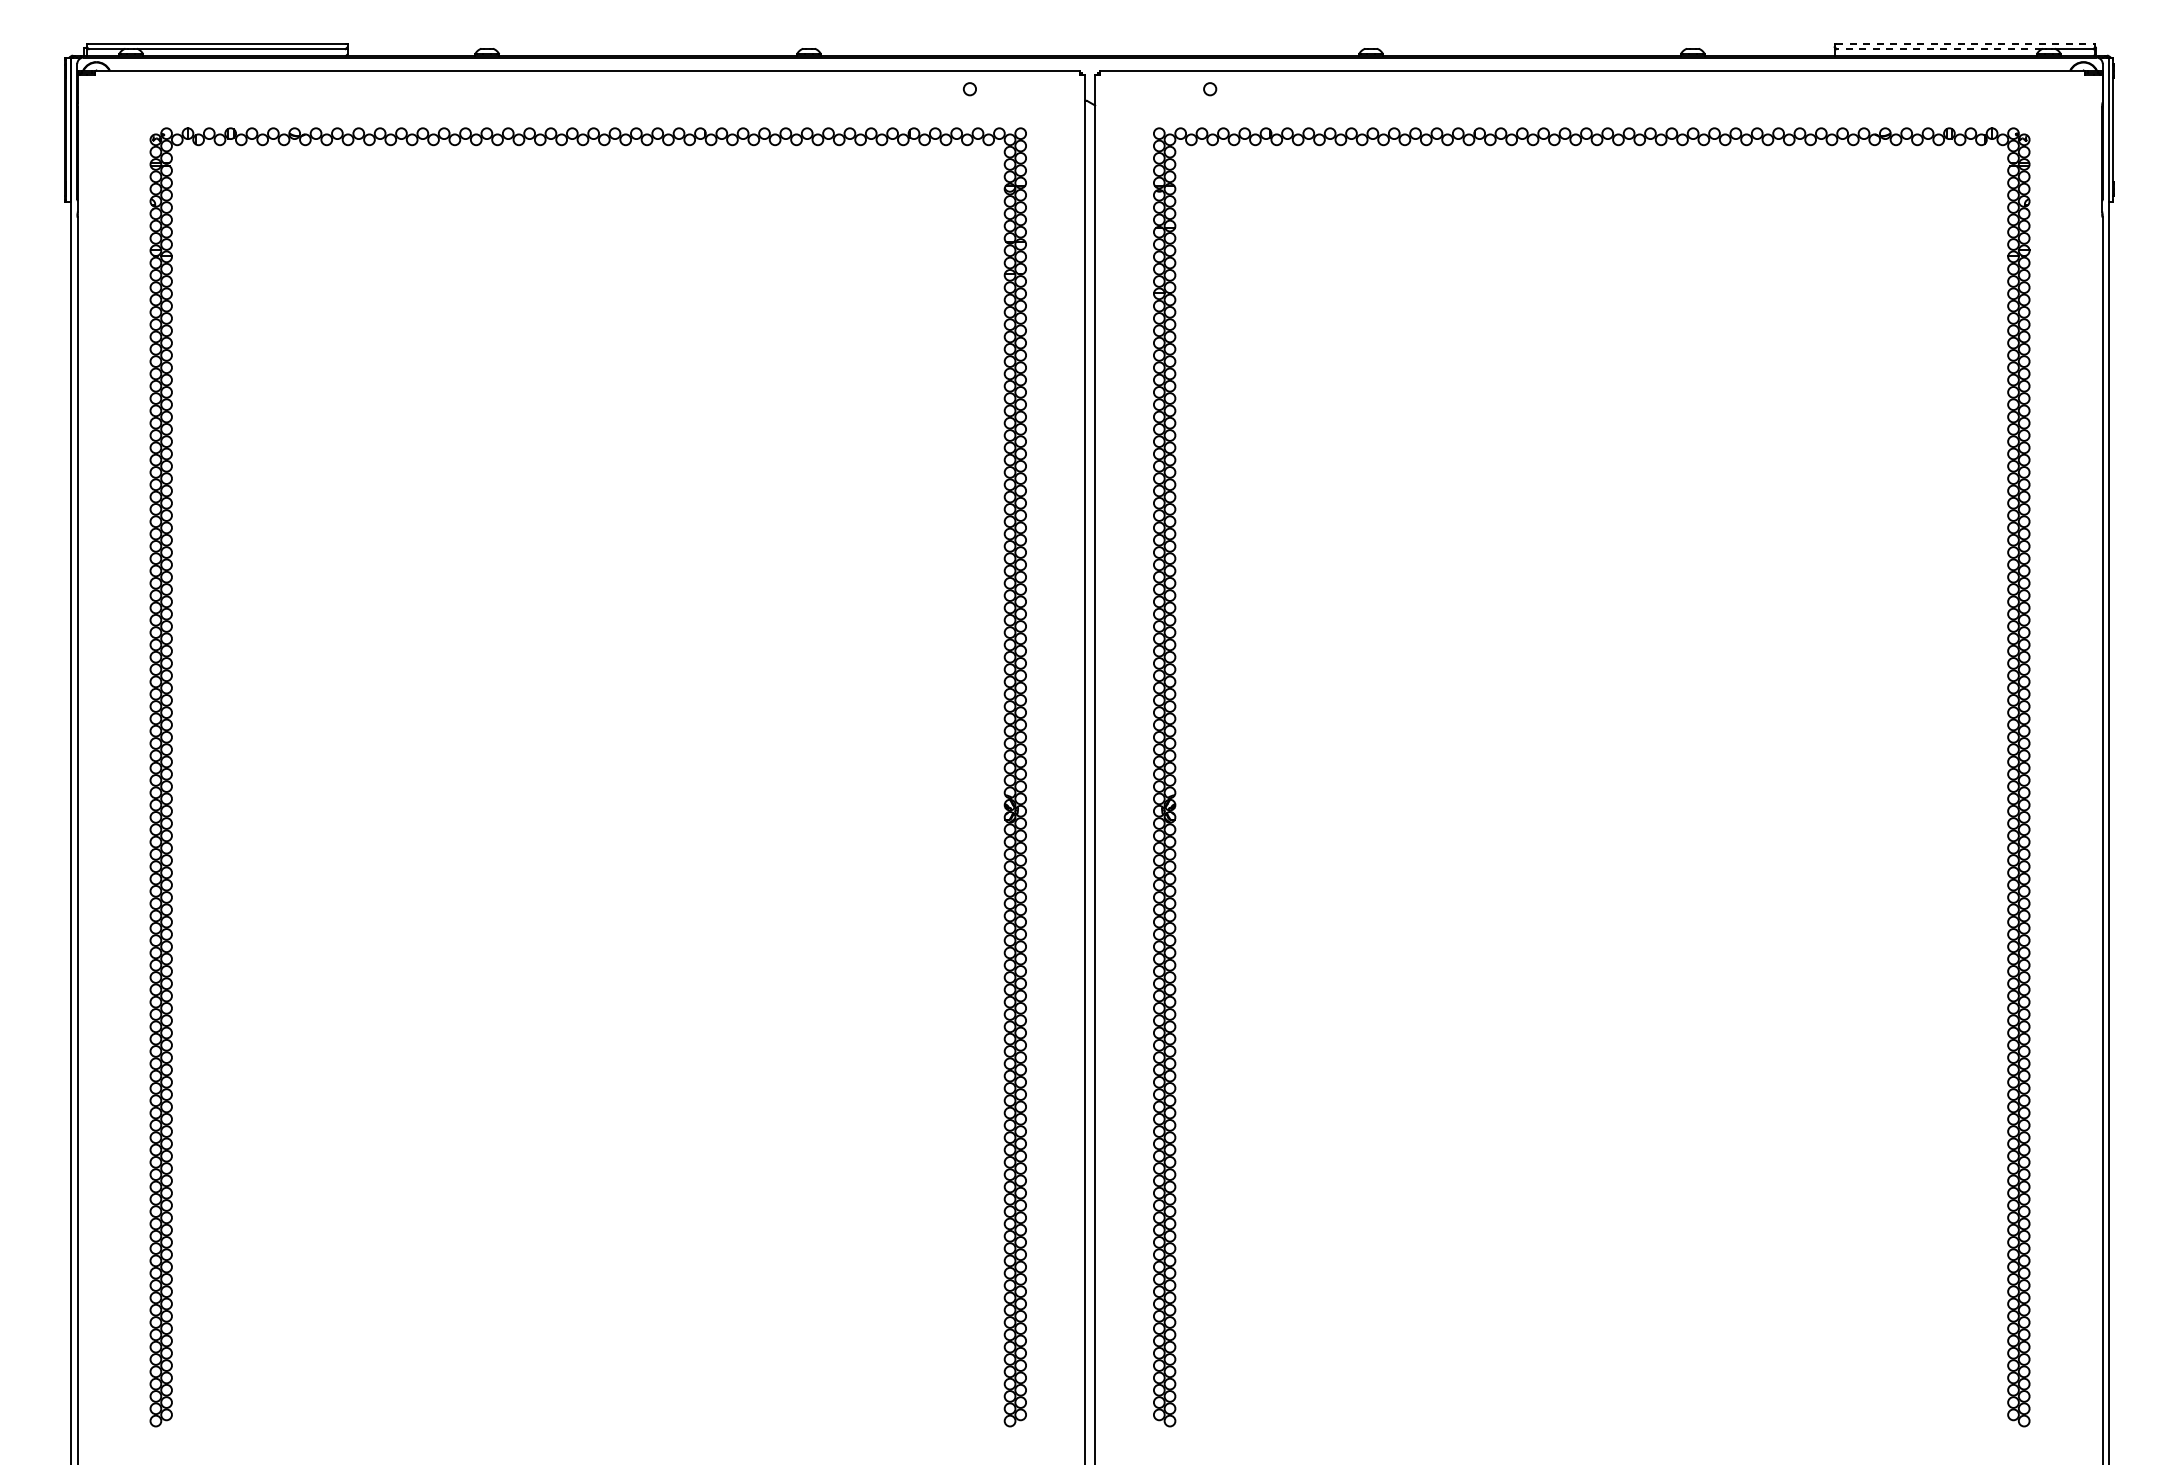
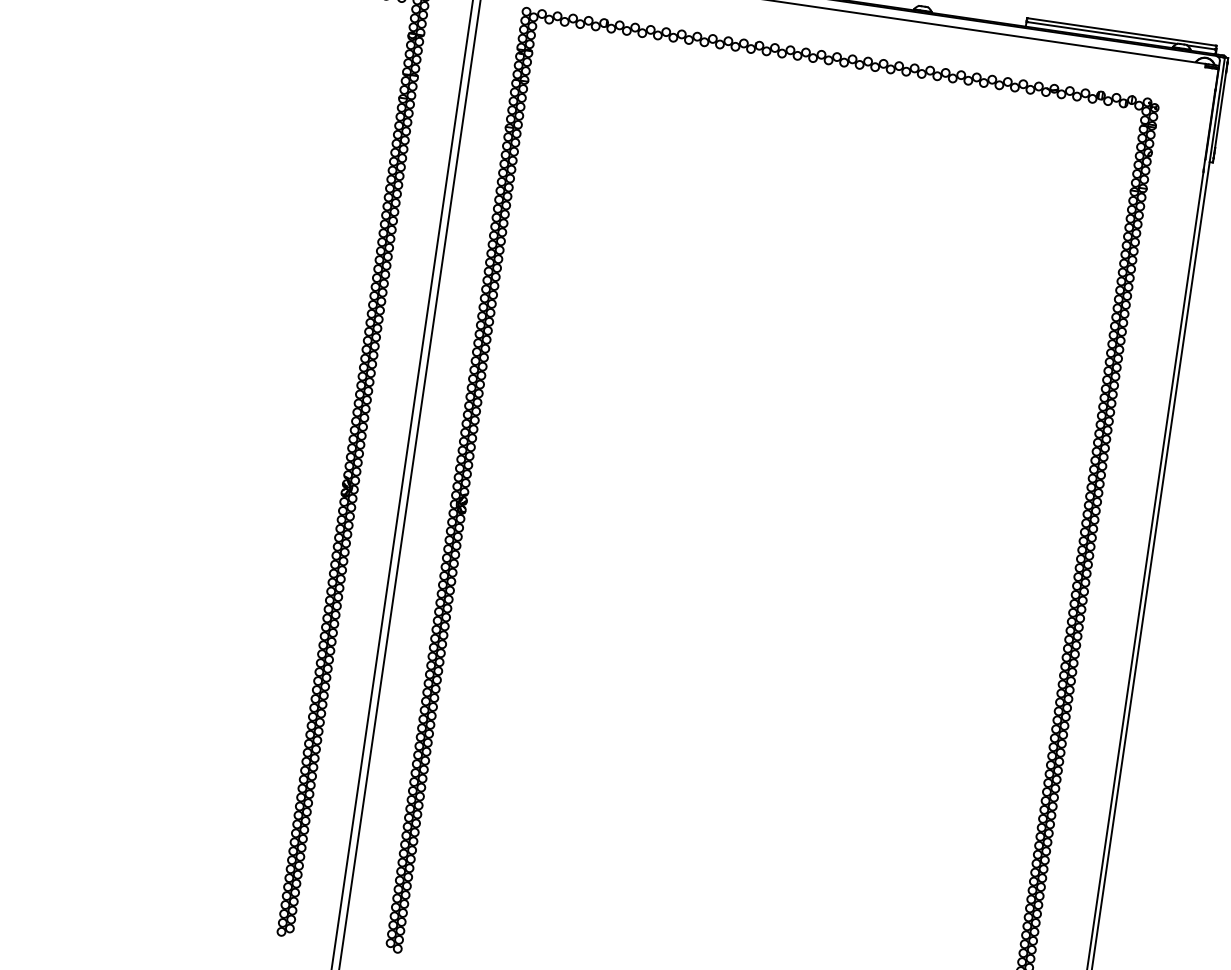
line: (1965, 43) -> (1122, 31), dashed -> solid
line: (1938, 49) -> (1101, 33), dashed -> solid

